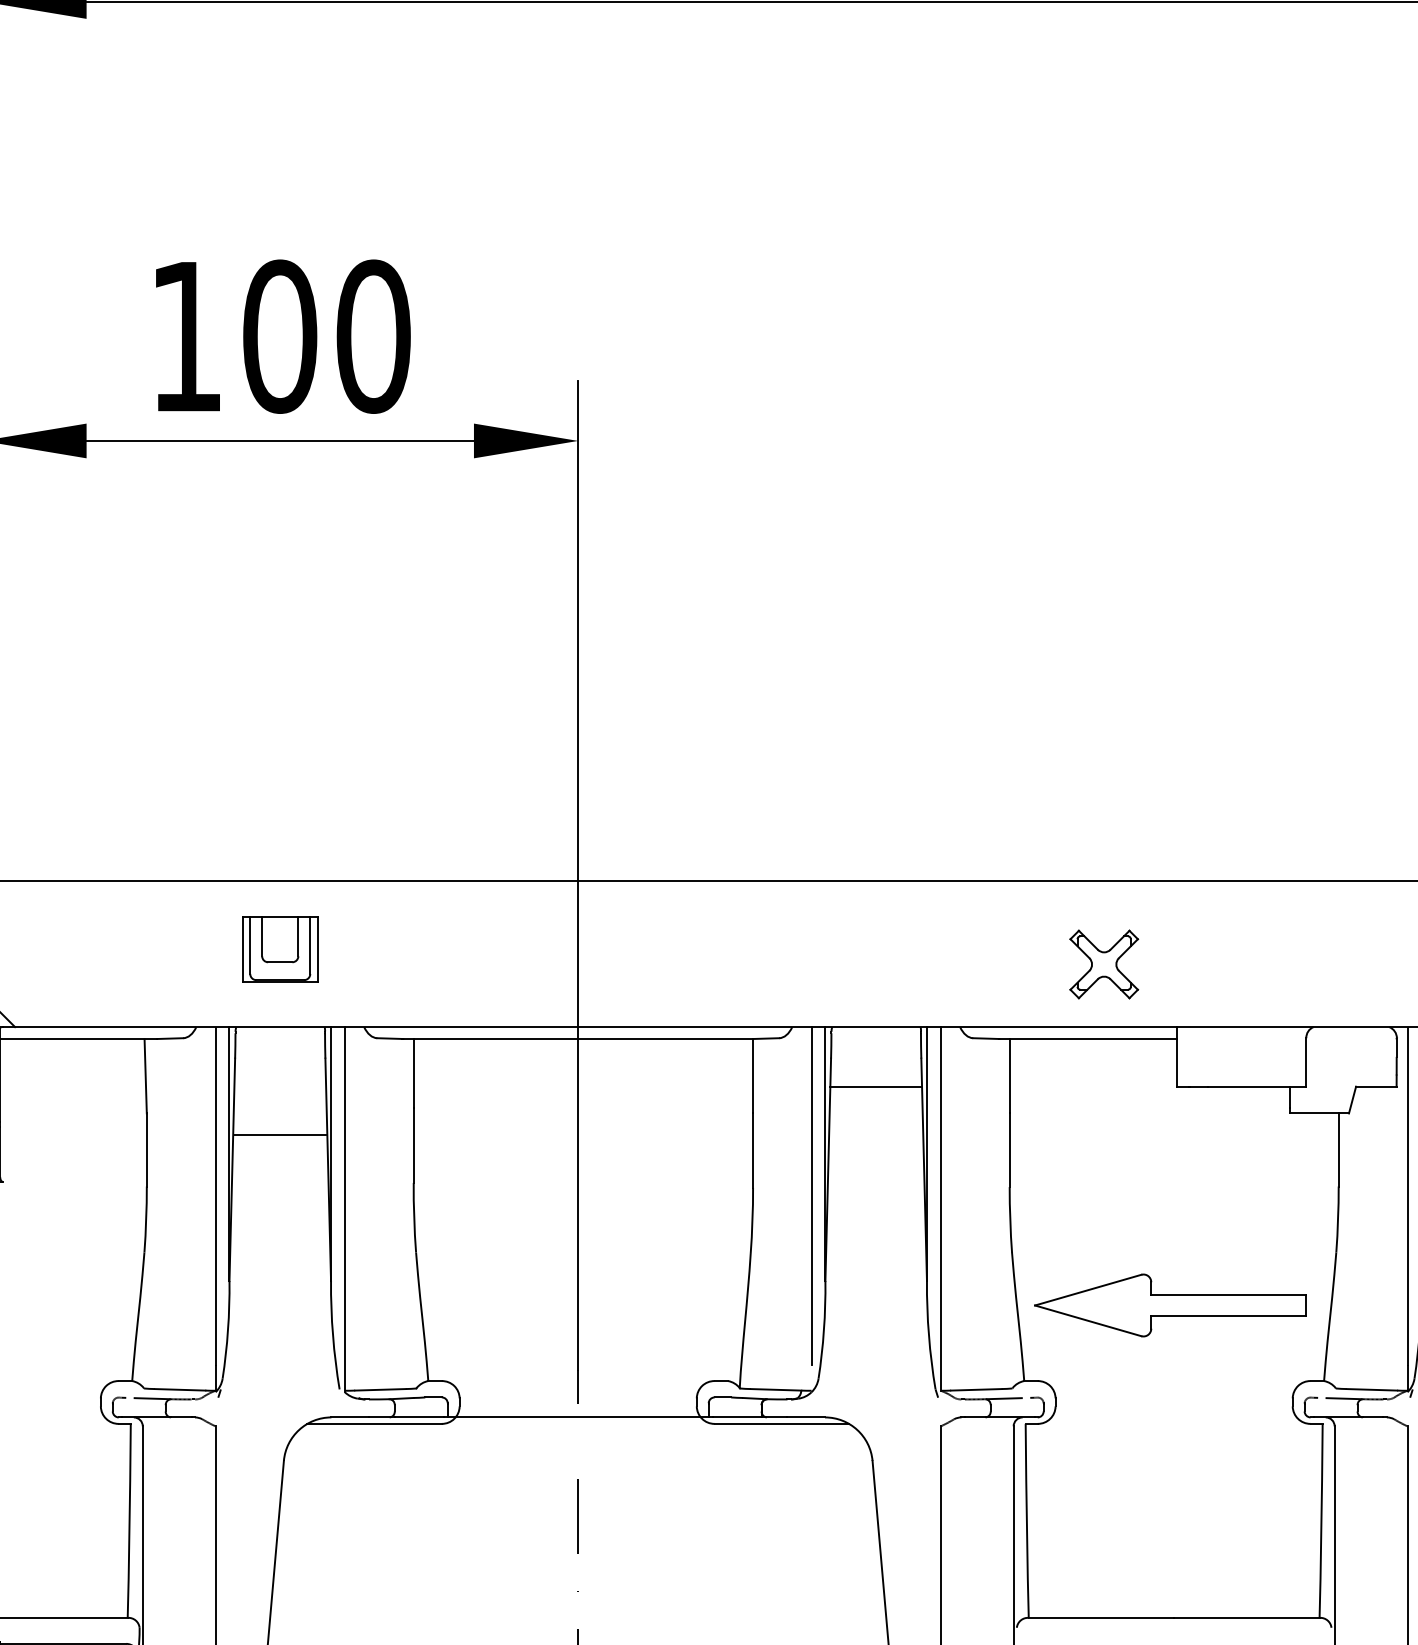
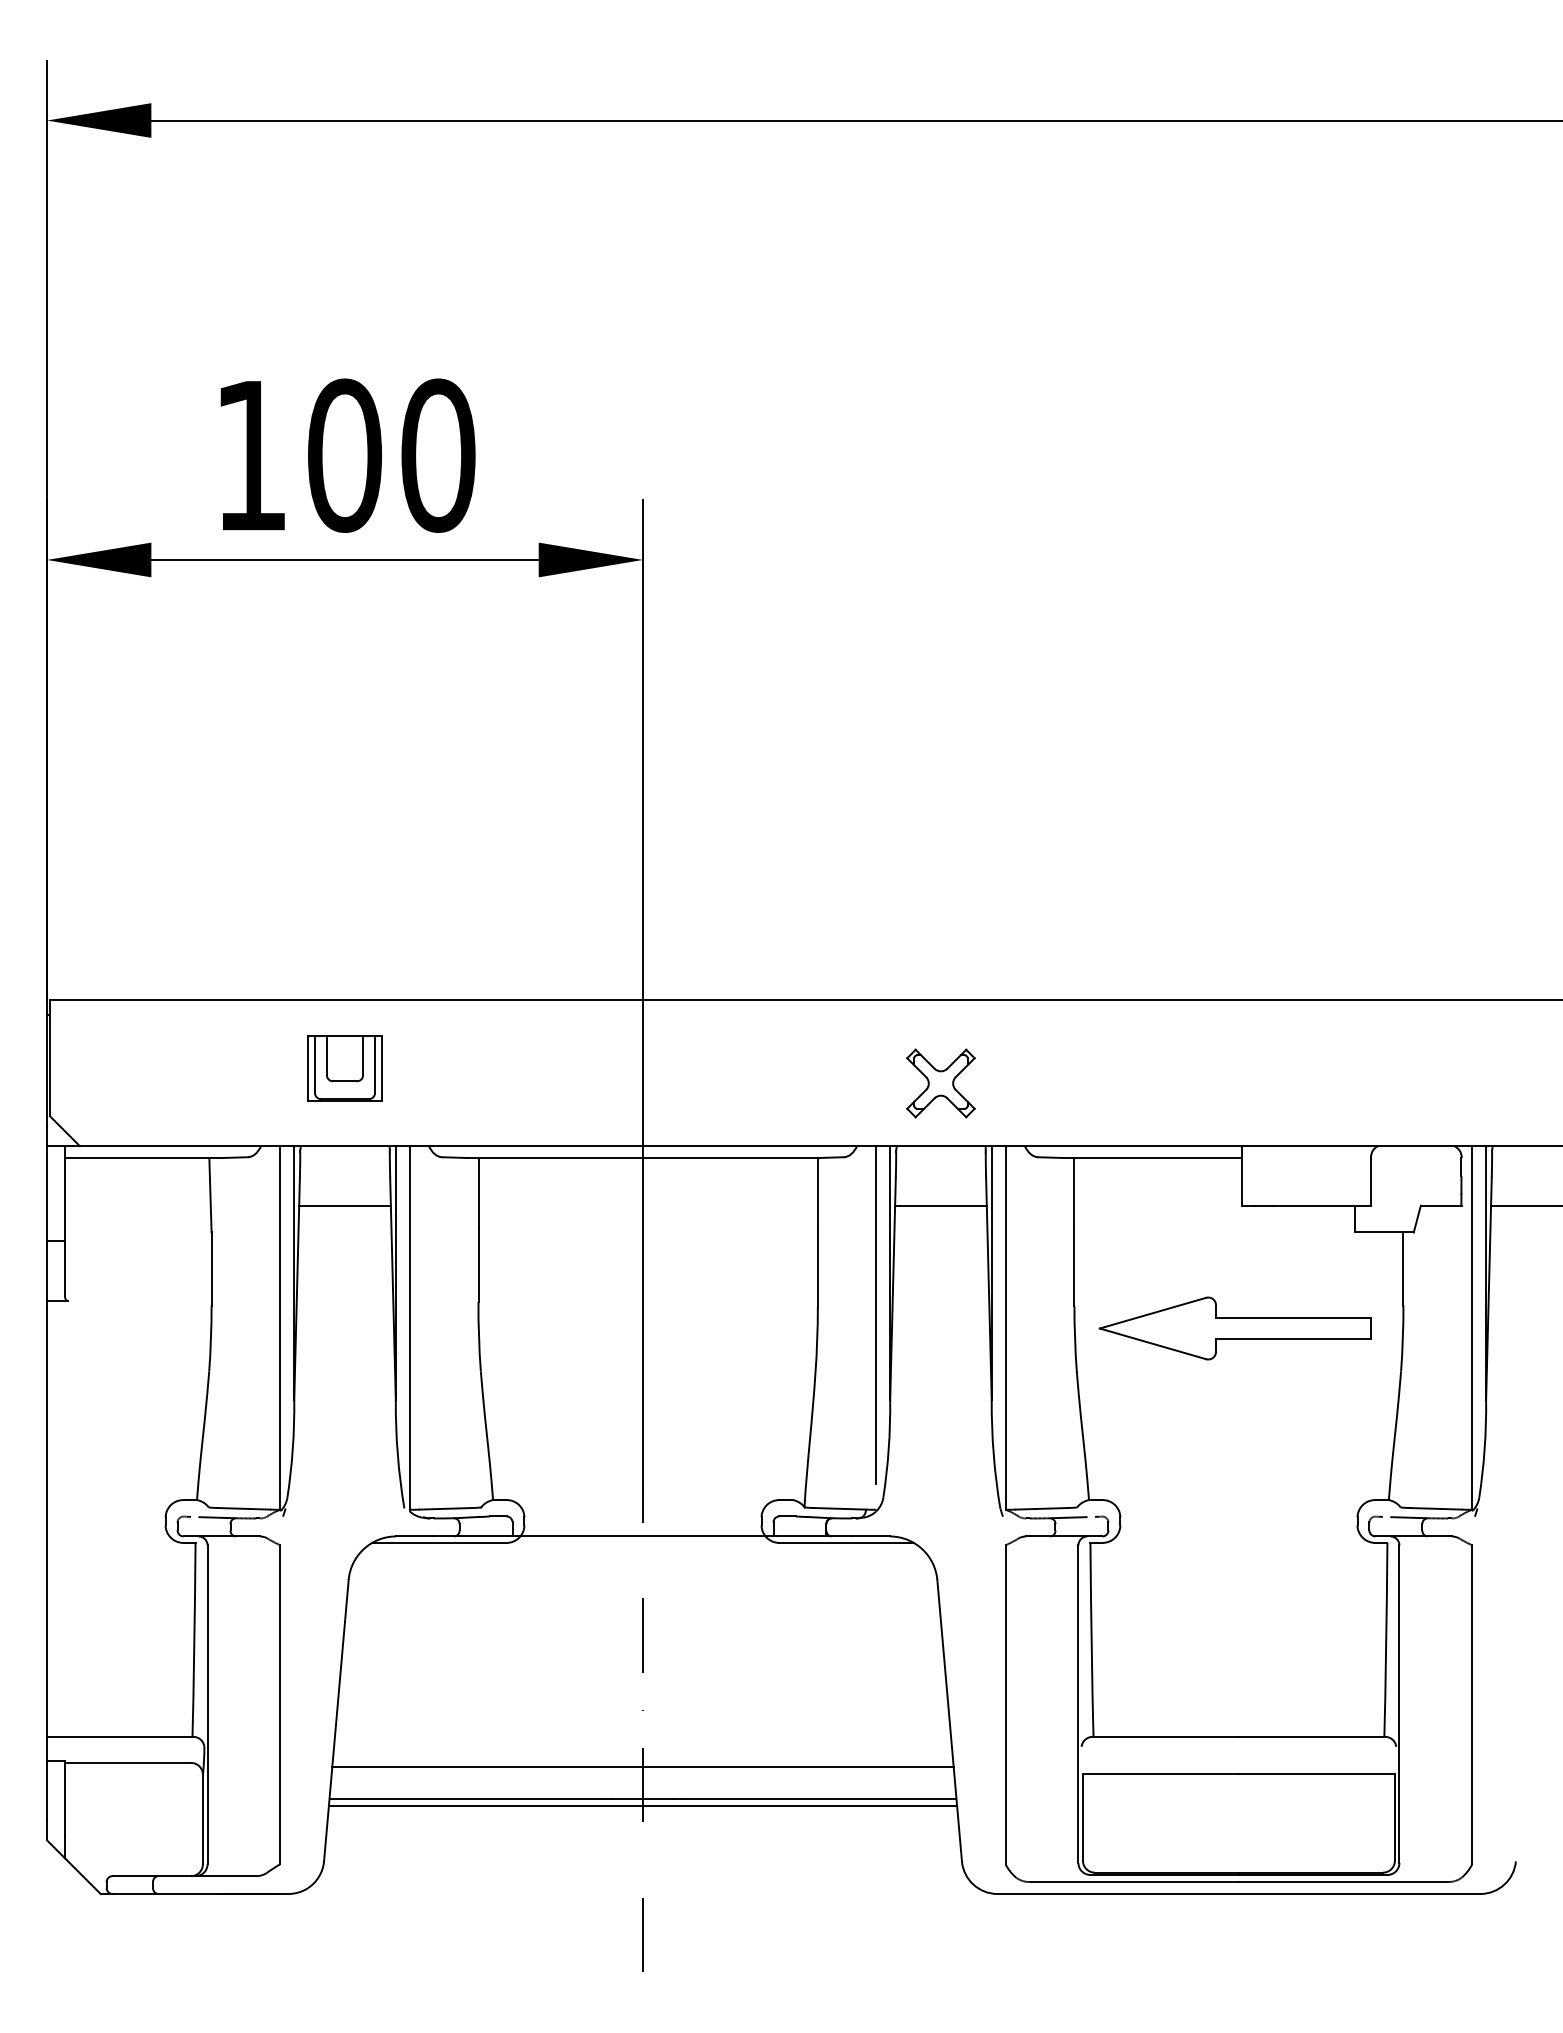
part: (1103, 964) -> (940, 1083), moved
line: (279, 1134) -> (344, 1205), moved
part: (1169, 1305) -> (1234, 1328), moved

